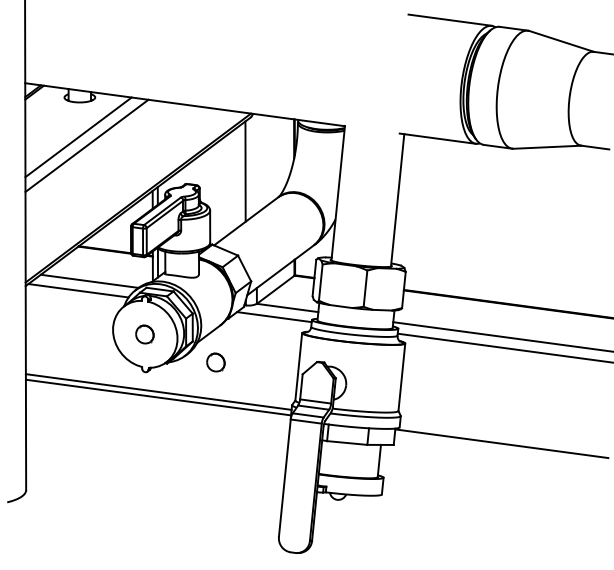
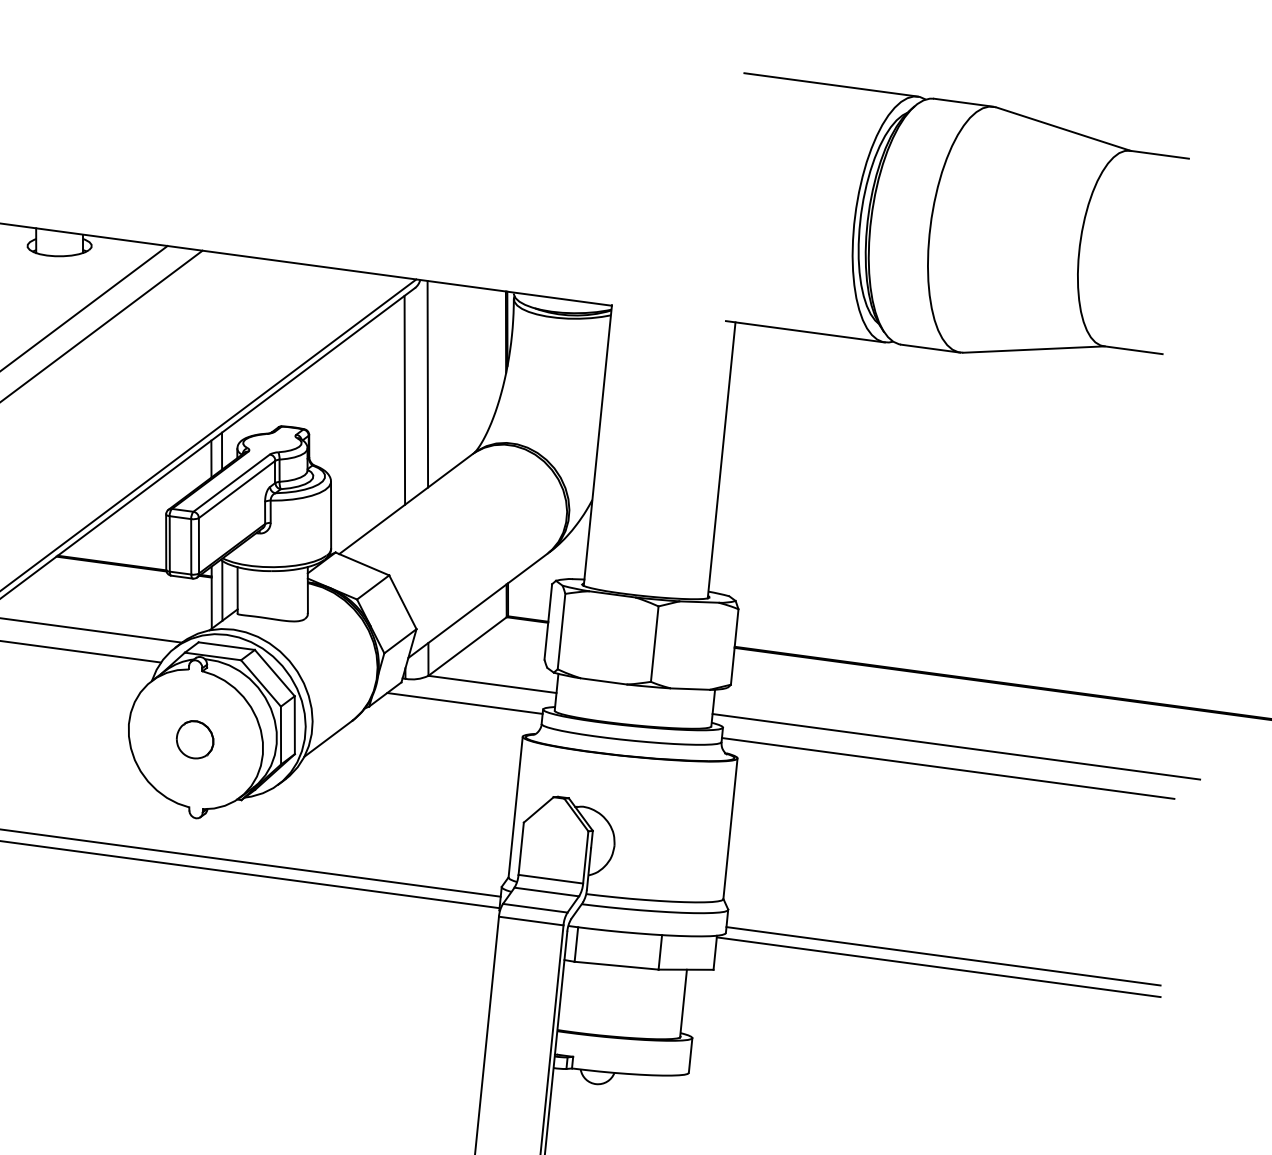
line: (256, 163) -> (427, 383), added
part: (215, 362) -> (342, 797), removed
line: (503, 438) -> (942, 956), added

